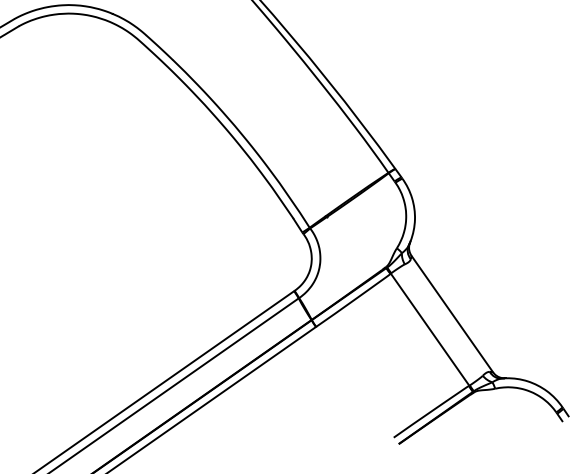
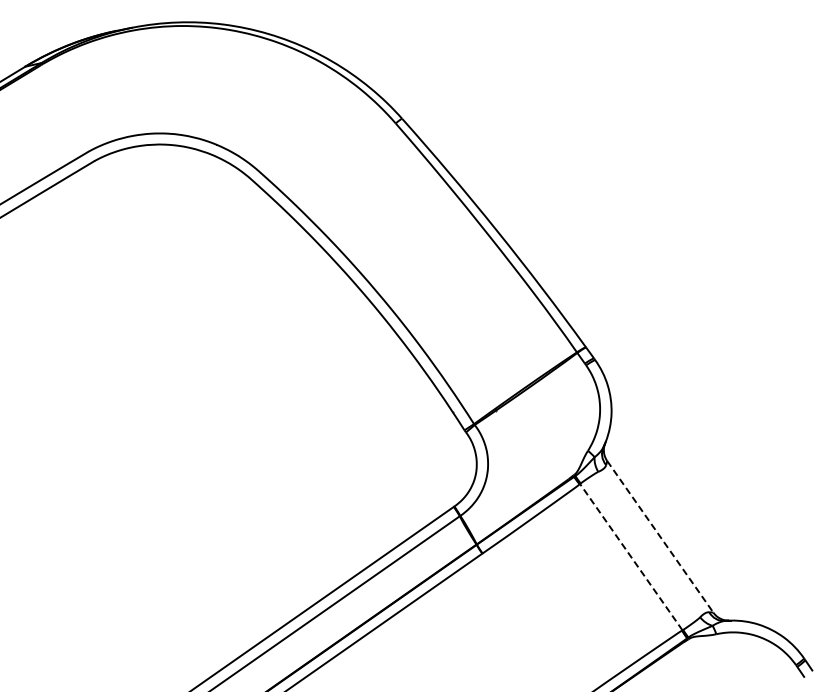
line: (452, 313) -> (660, 536), solid -> dashed
line: (430, 329) -> (631, 556), solid -> dashed

